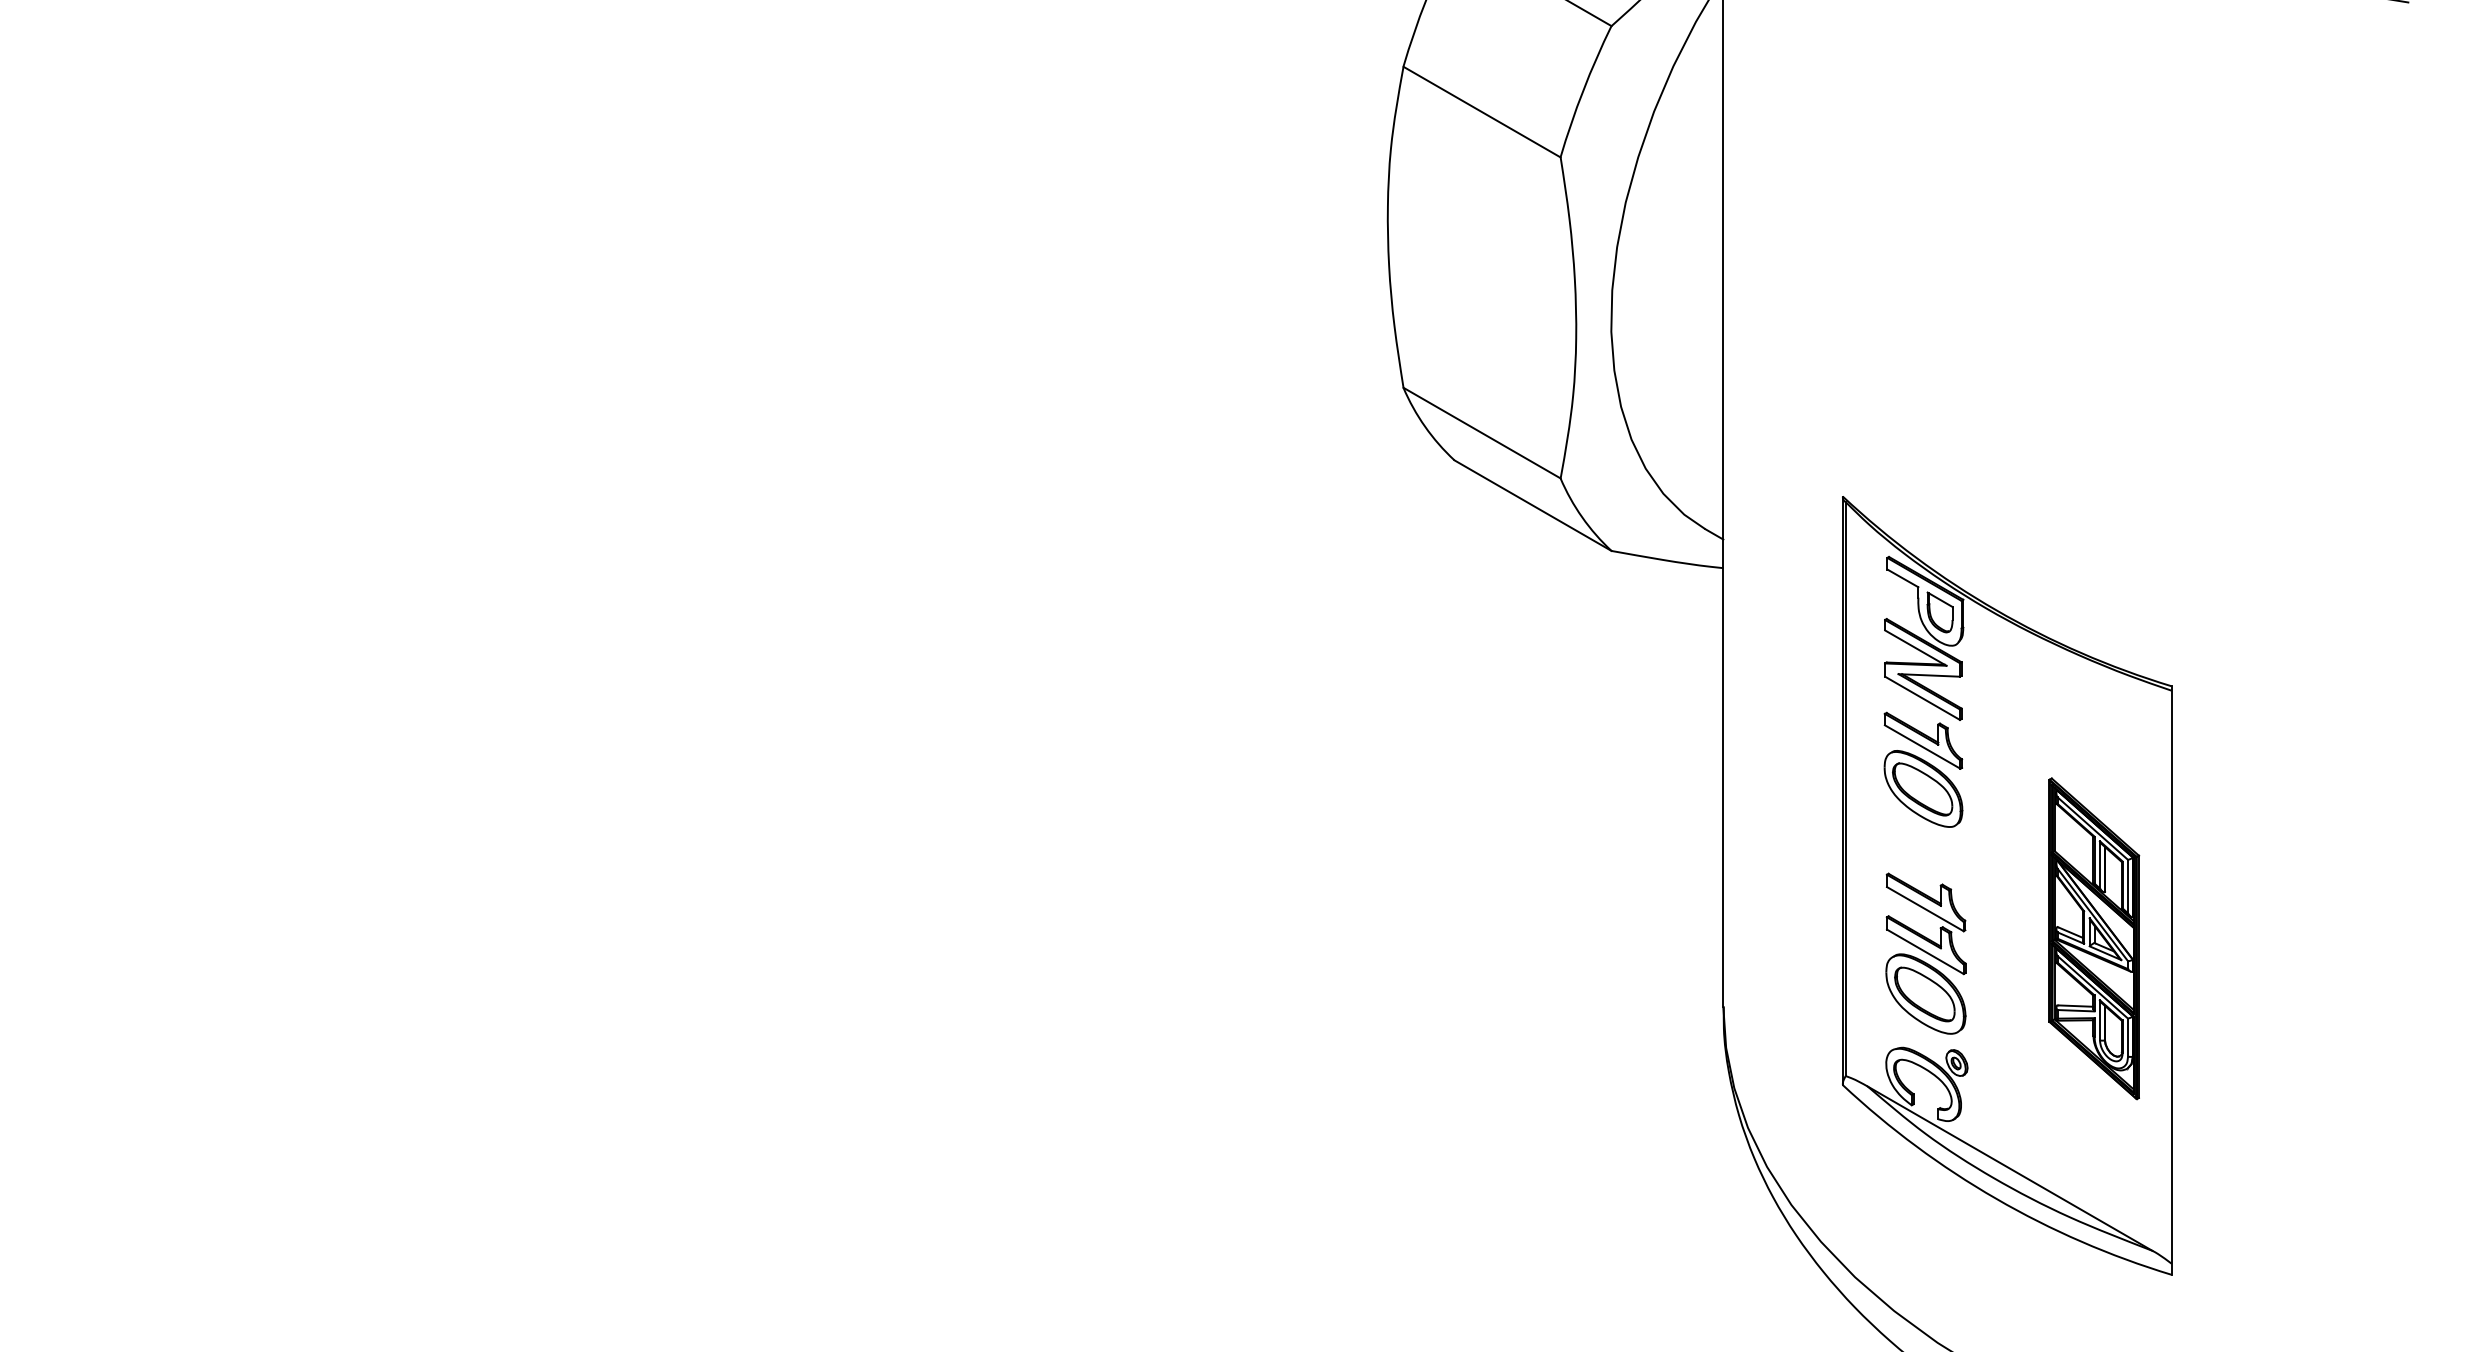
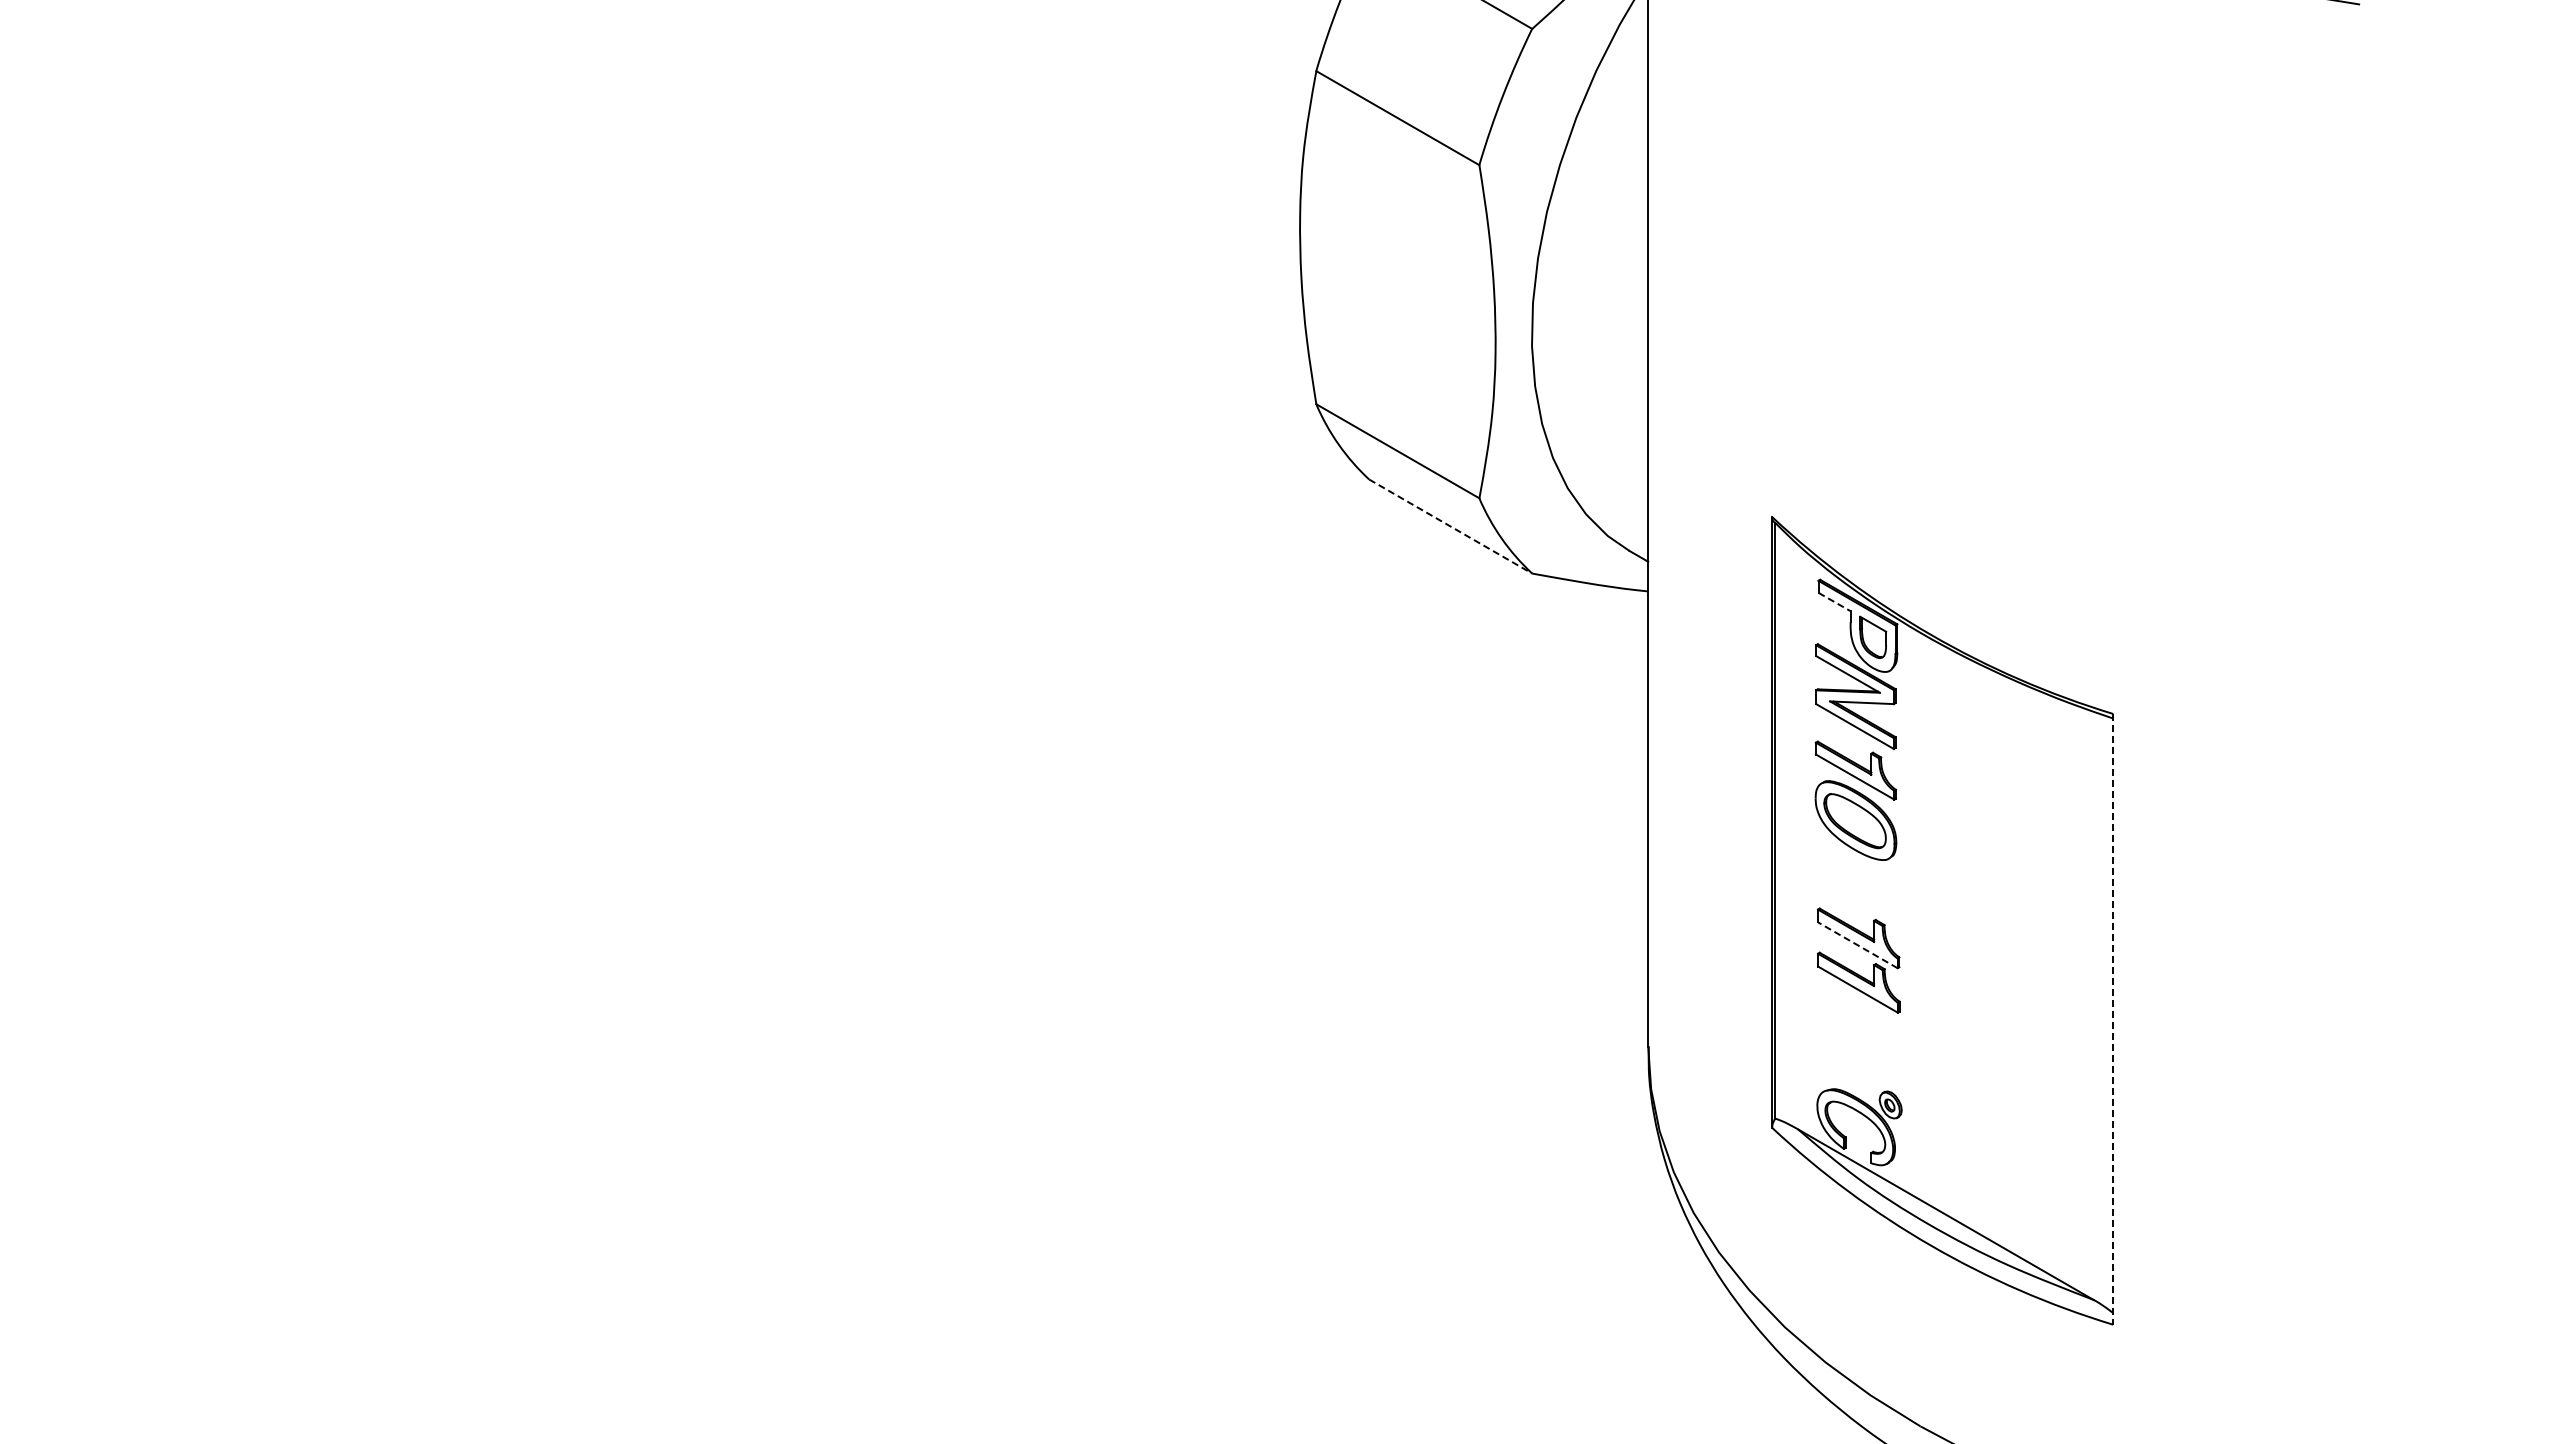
line: (1533, 505) -> (1451, 526), solid -> dashed
line: (1903, 578) -> (1835, 602), solid -> dashed
line: (1924, 909) -> (1857, 945), solid -> dashed
part: (2093, 938) -> (2032, 975), removed
line: (2171, 980) -> (2113, 1019), solid -> dashed
part: (1925, 994) -> (1858, 1033), removed

